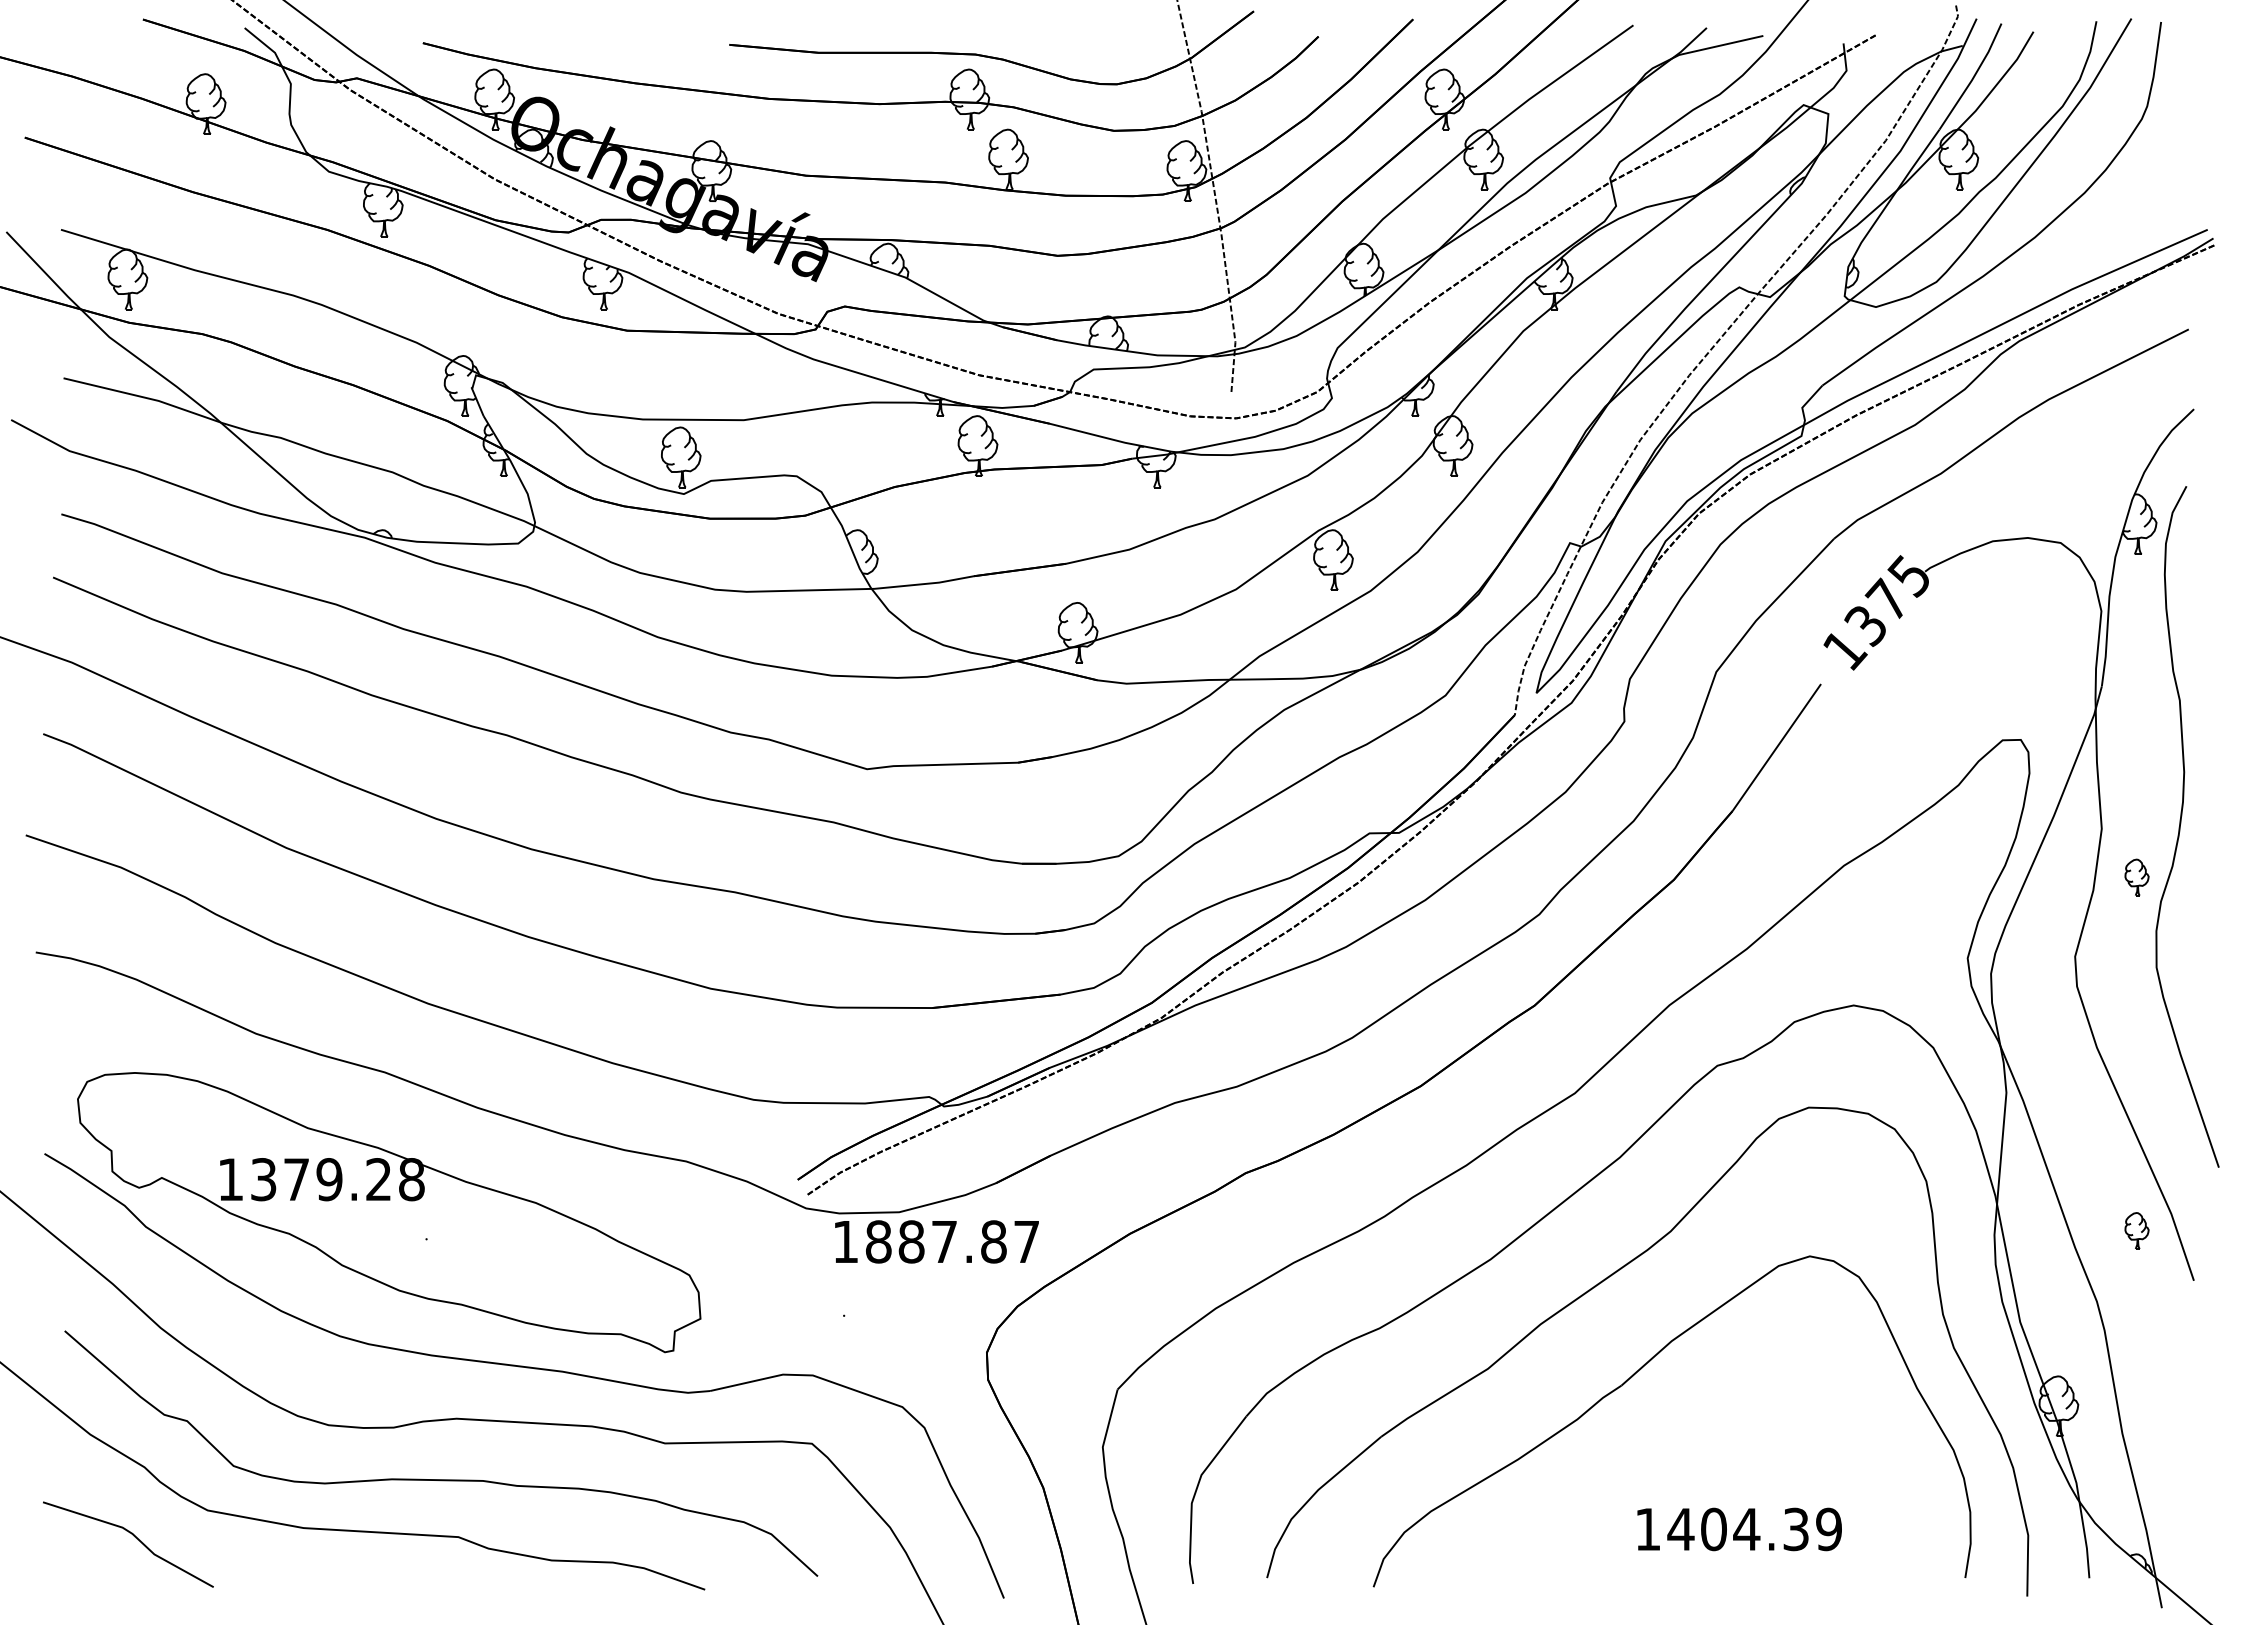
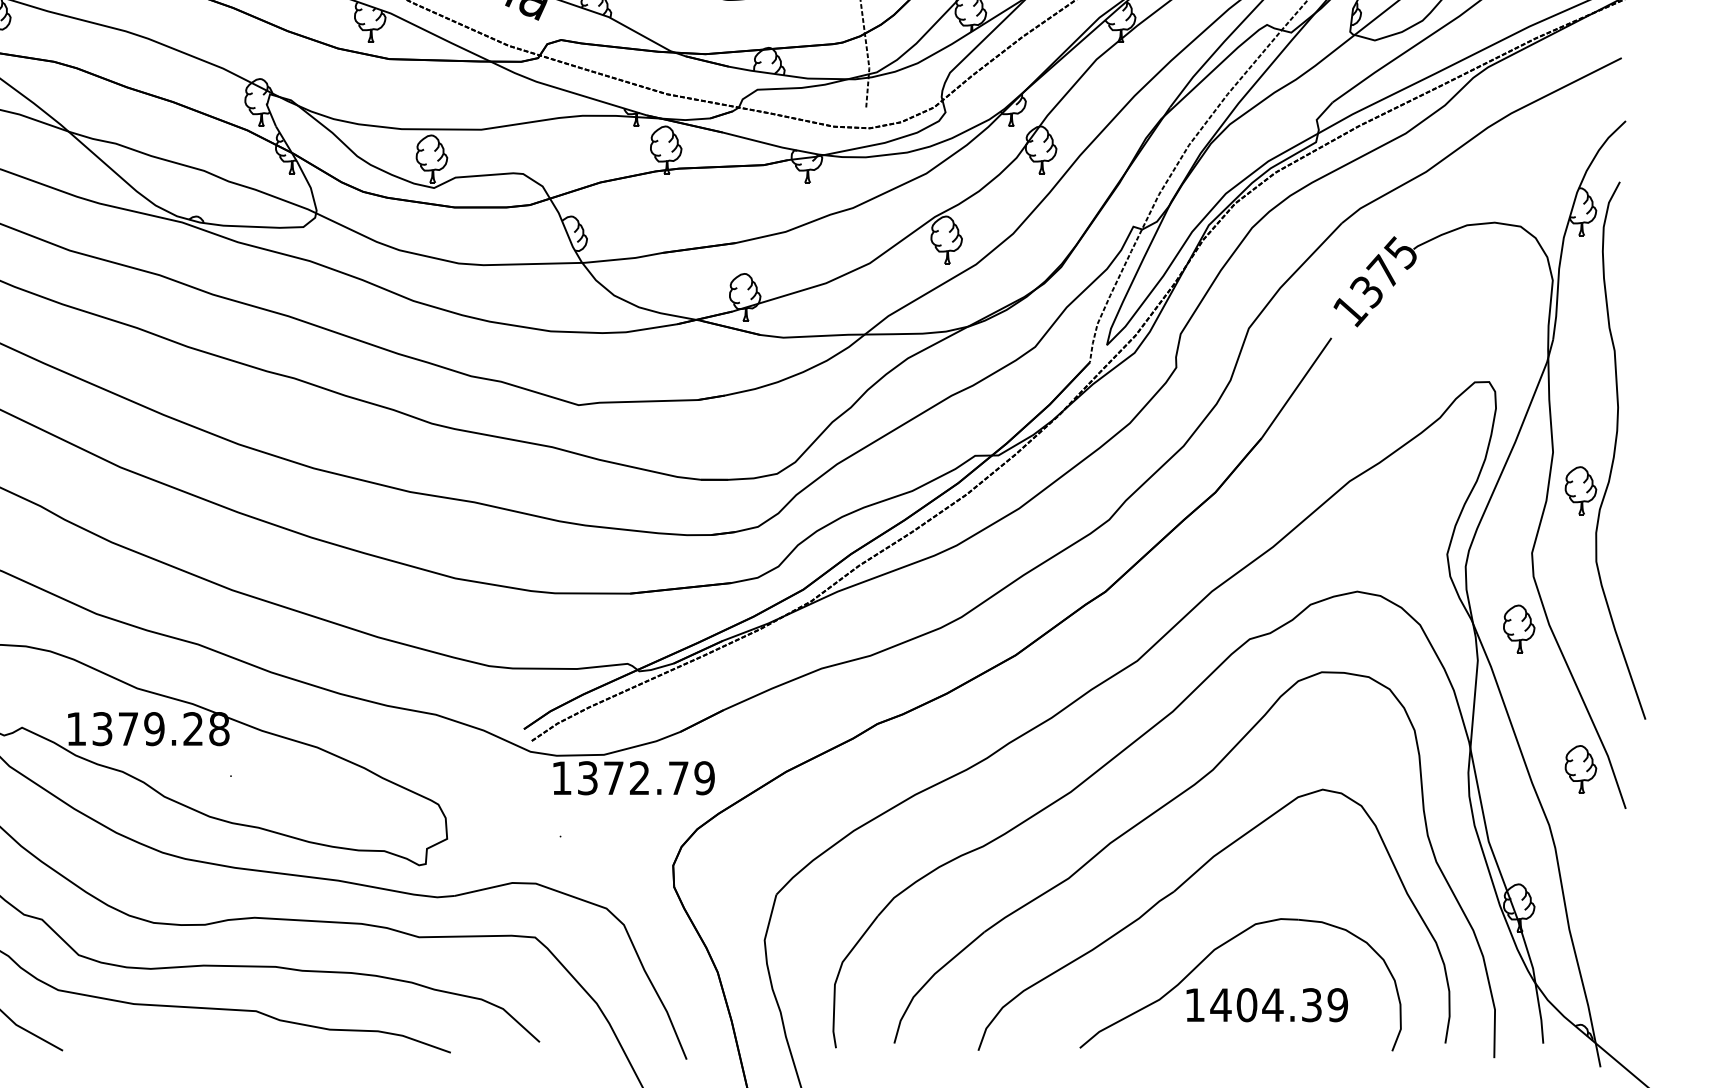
part: (2136, 877) -> (1580, 490), size x1.67
part: (2058, 1052) -> (1518, 628), added
part: (2136, 1230) -> (1580, 769), size x1.67
text: (952, 1241) -> (646, 777), 1887.87 -> 1372.79
part: (1679, 1456) -> (1219, 947), added

